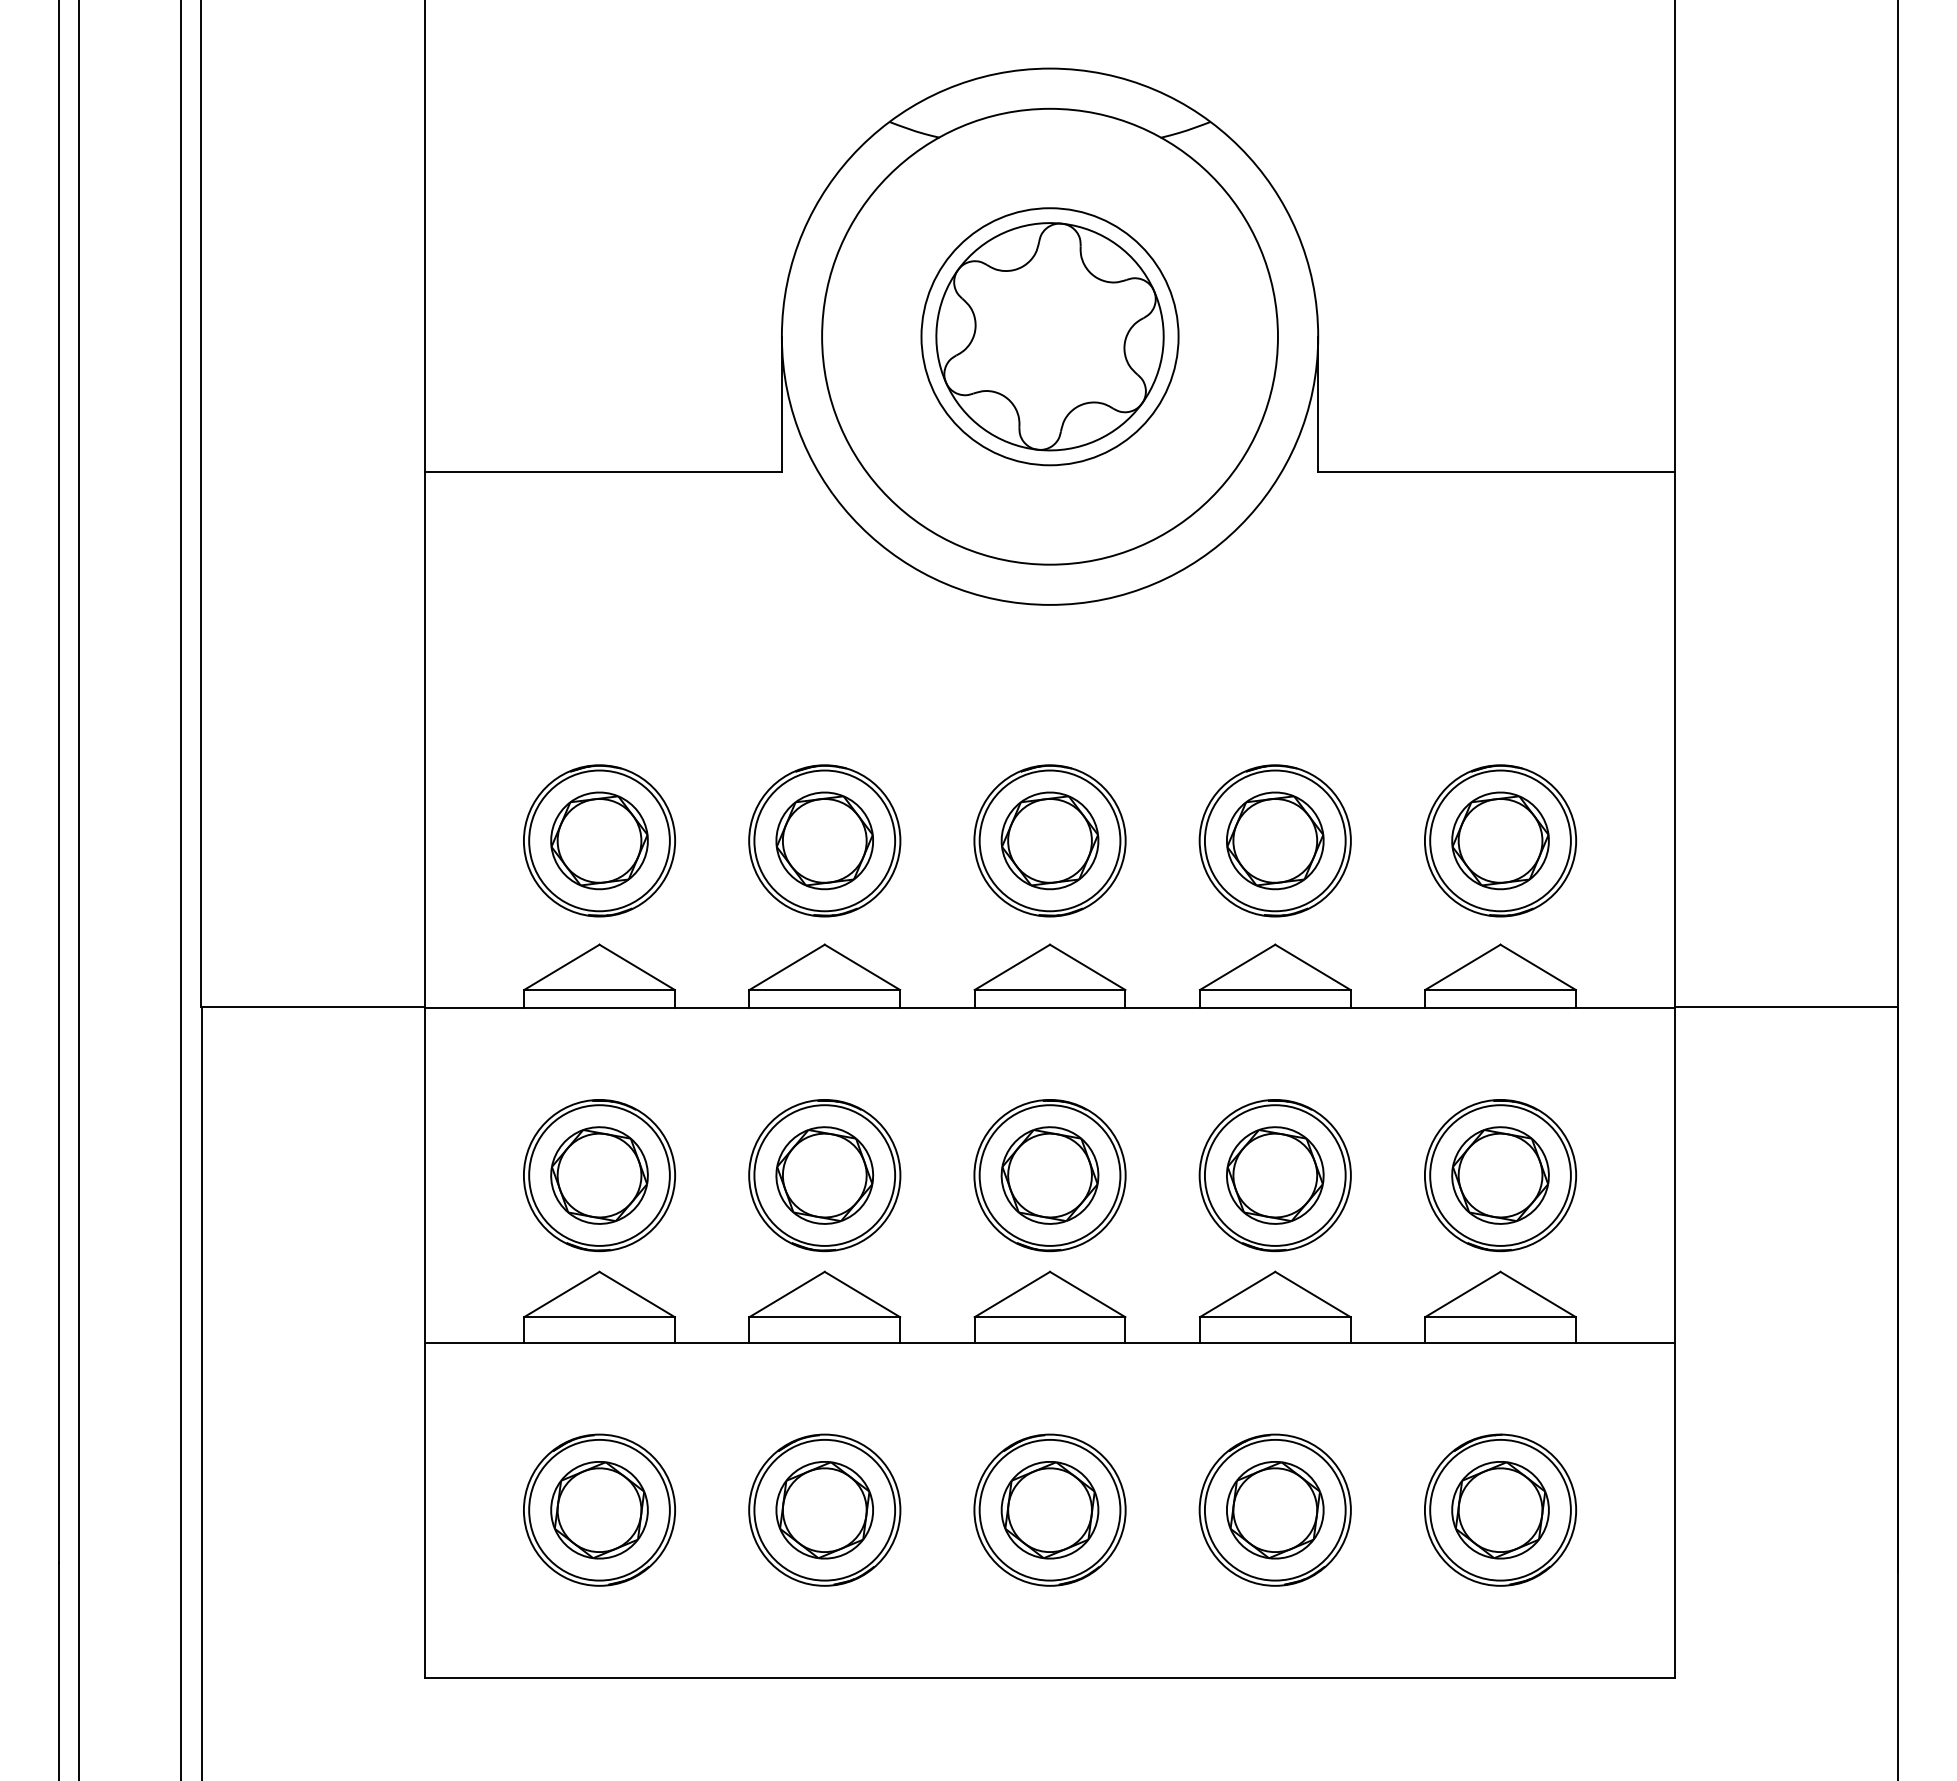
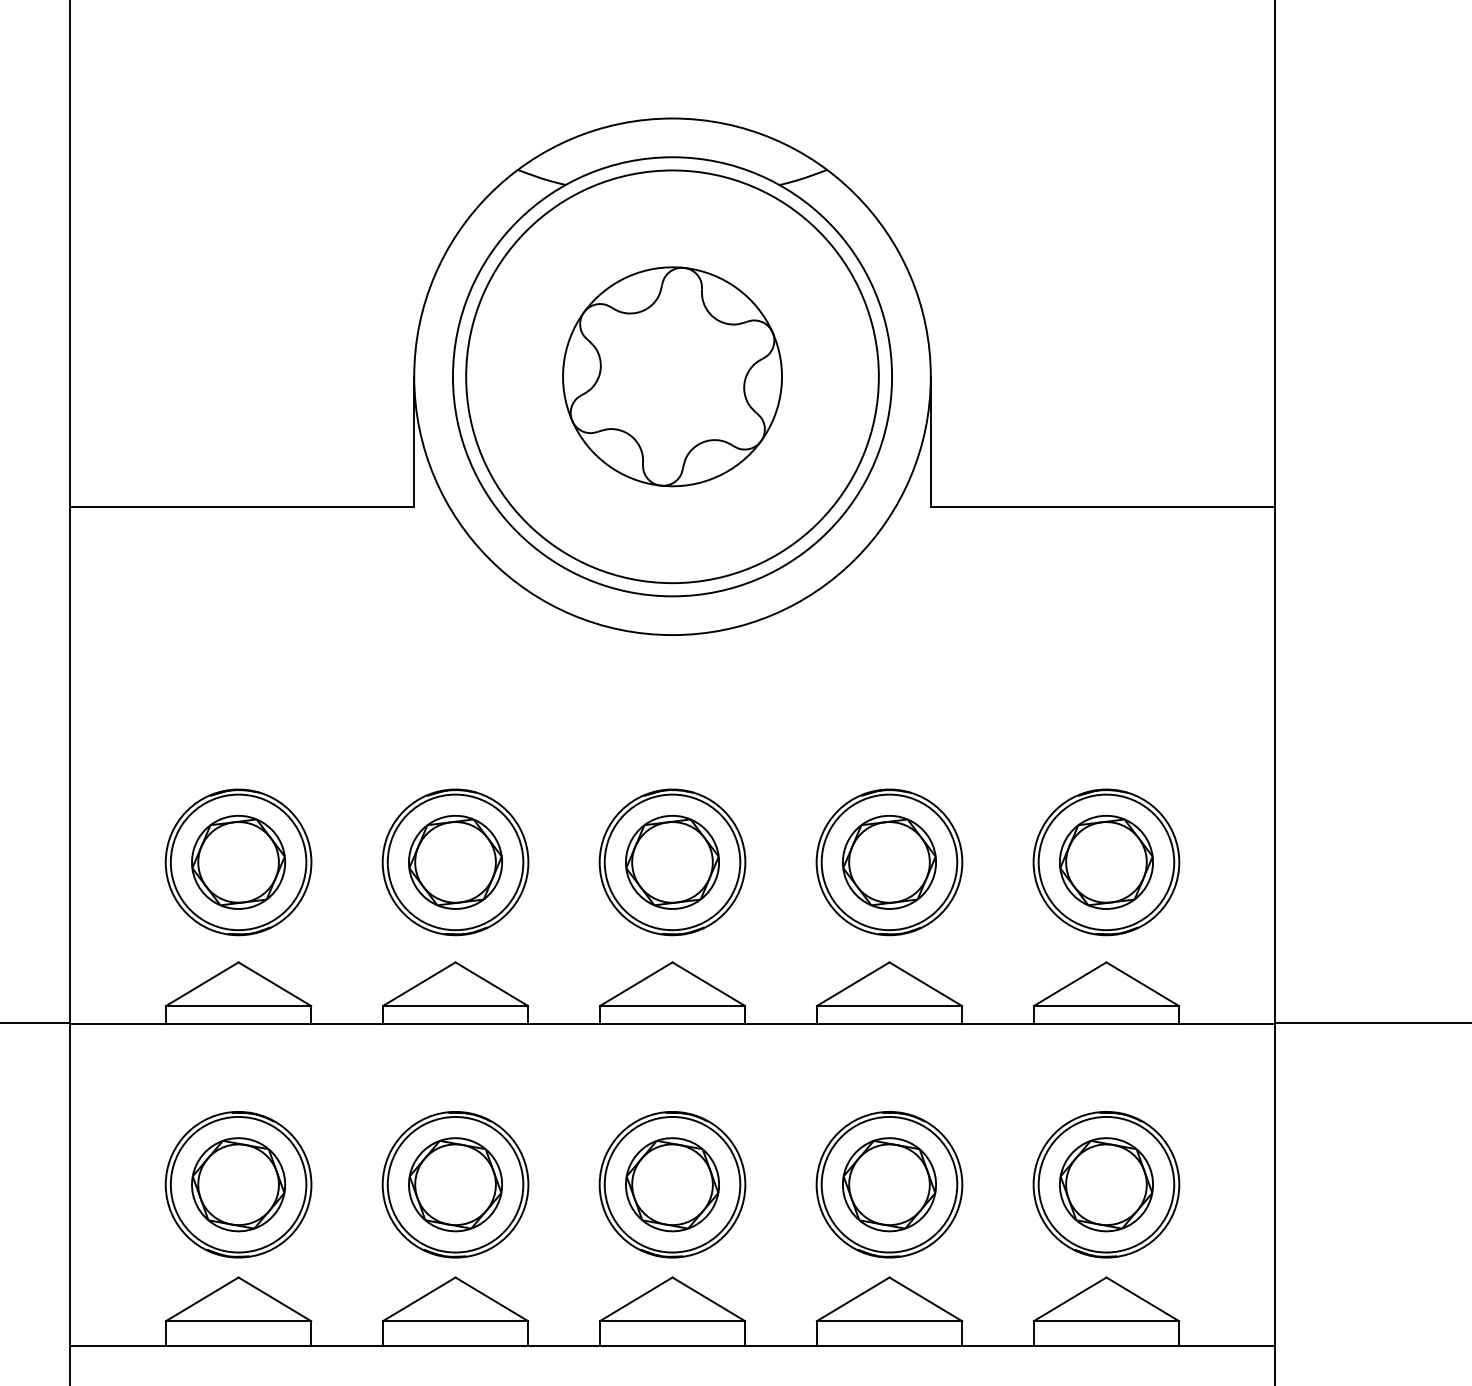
circle: (1049, 336) -> (672, 376), size x1.67

